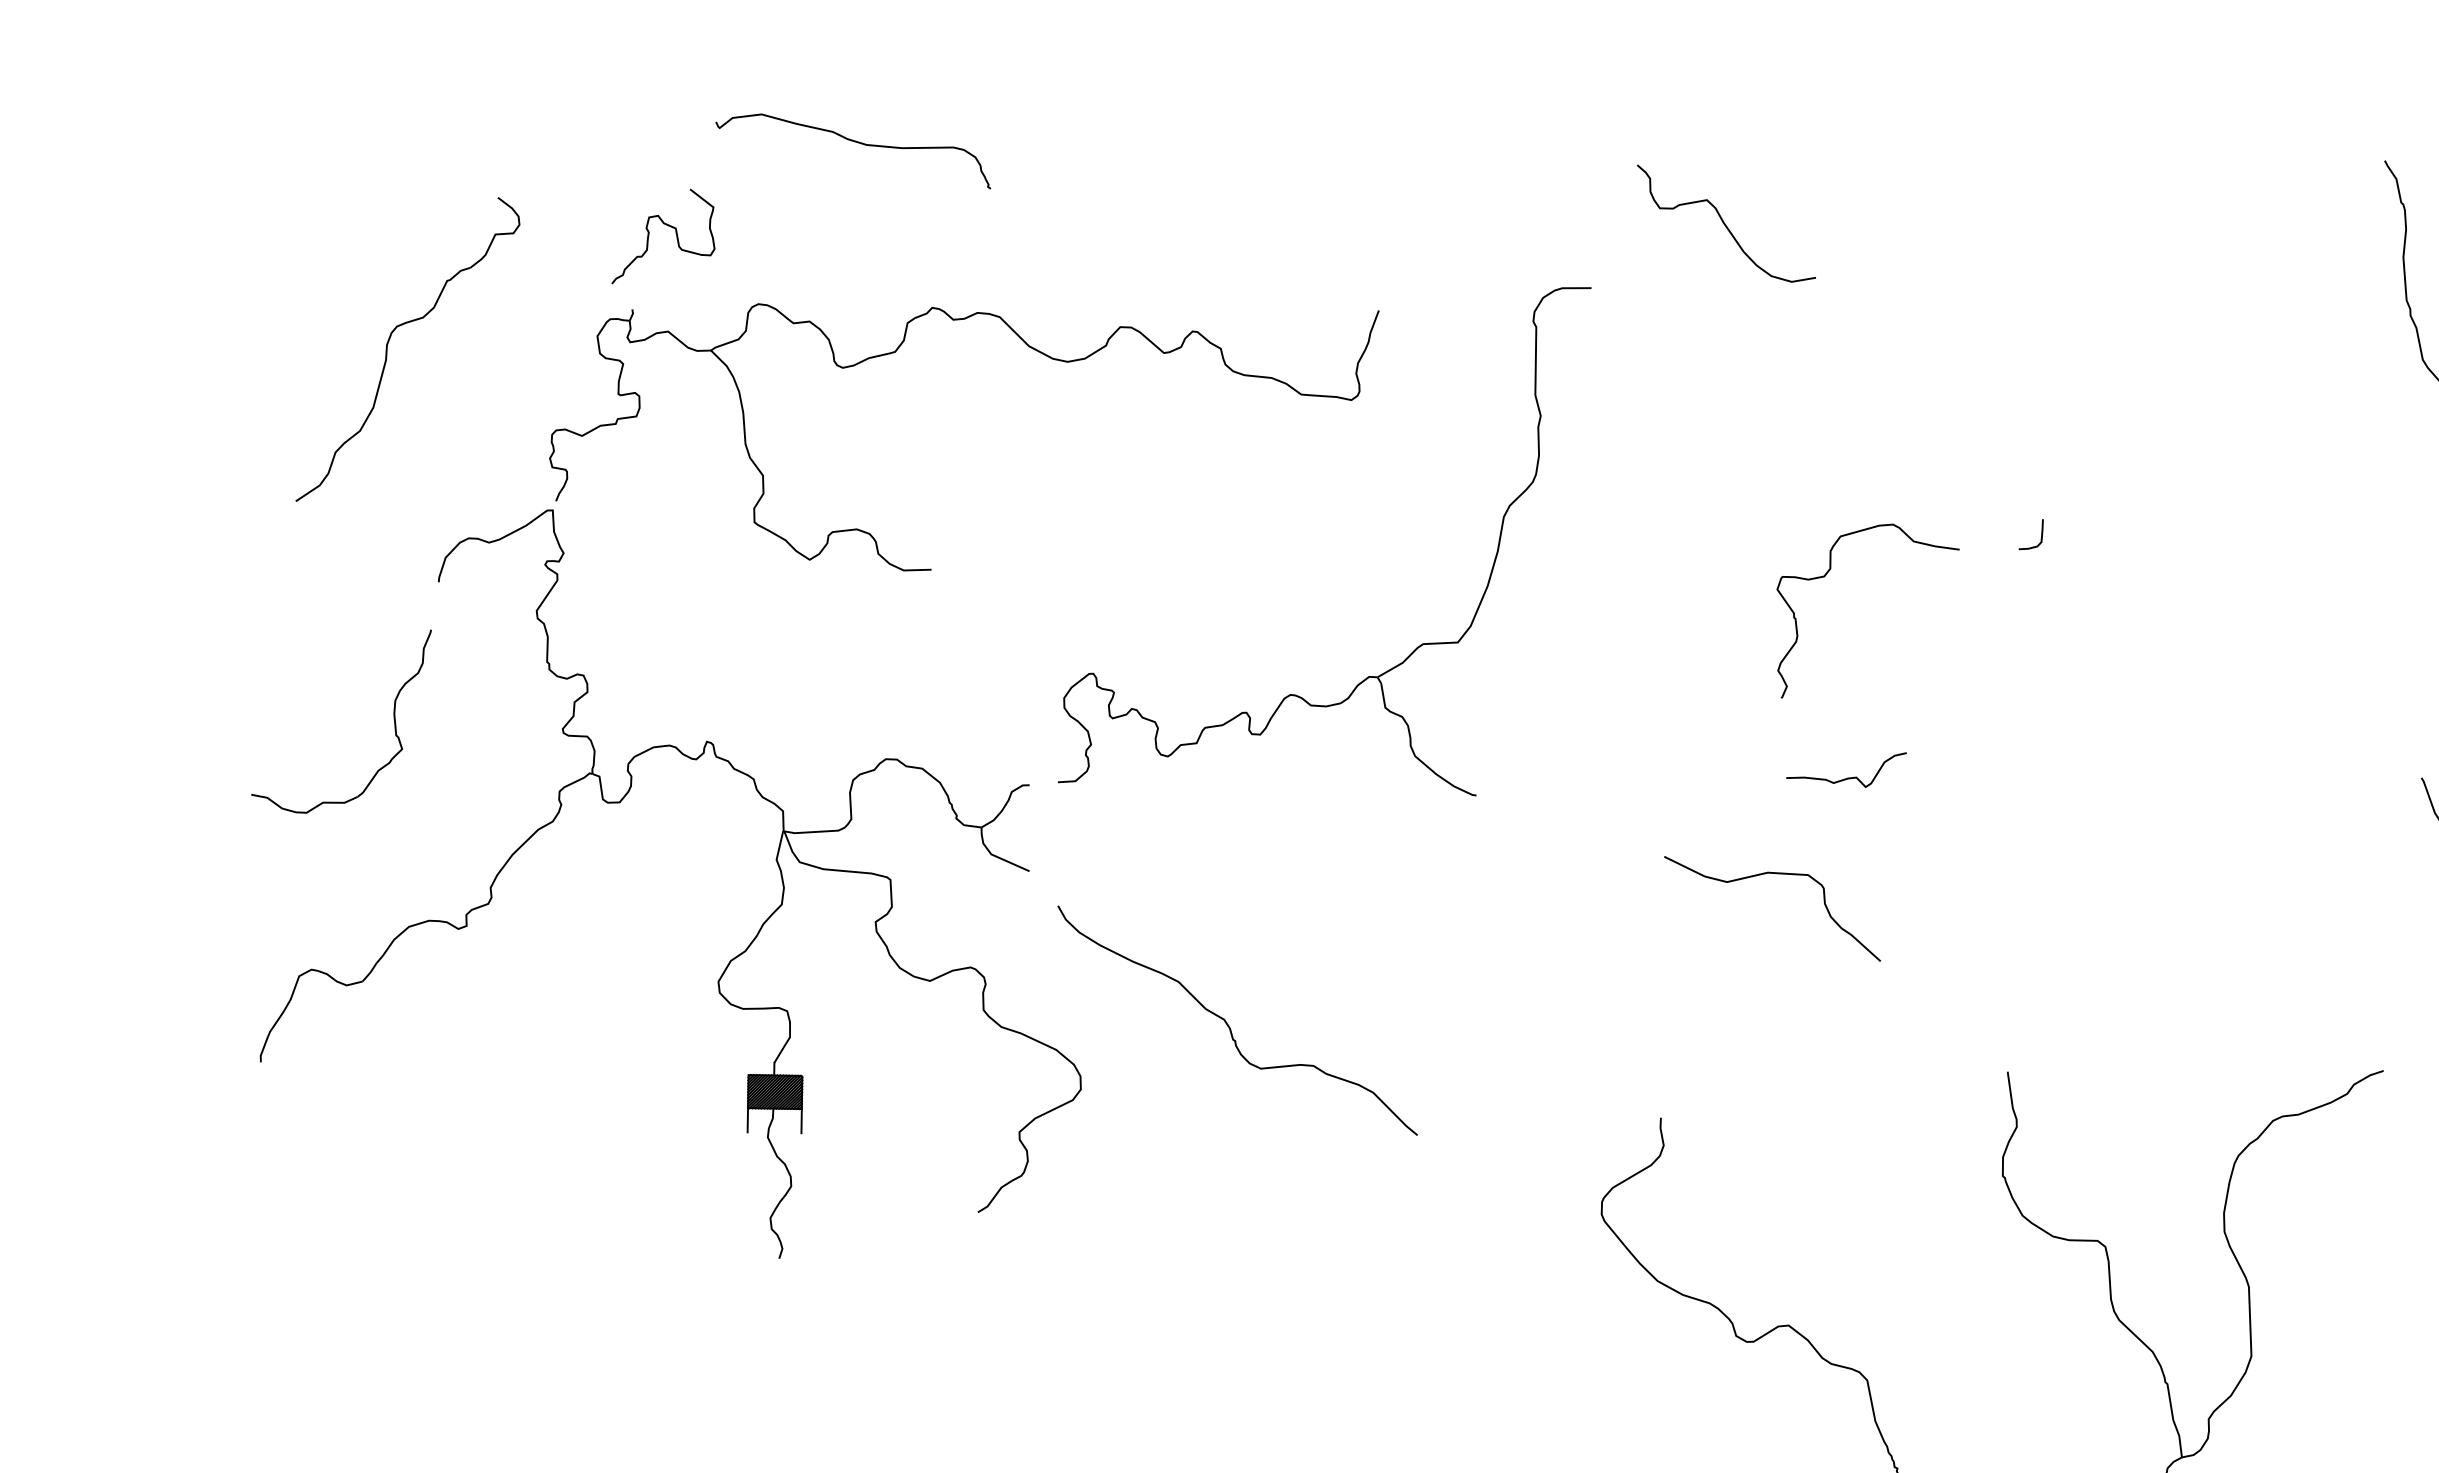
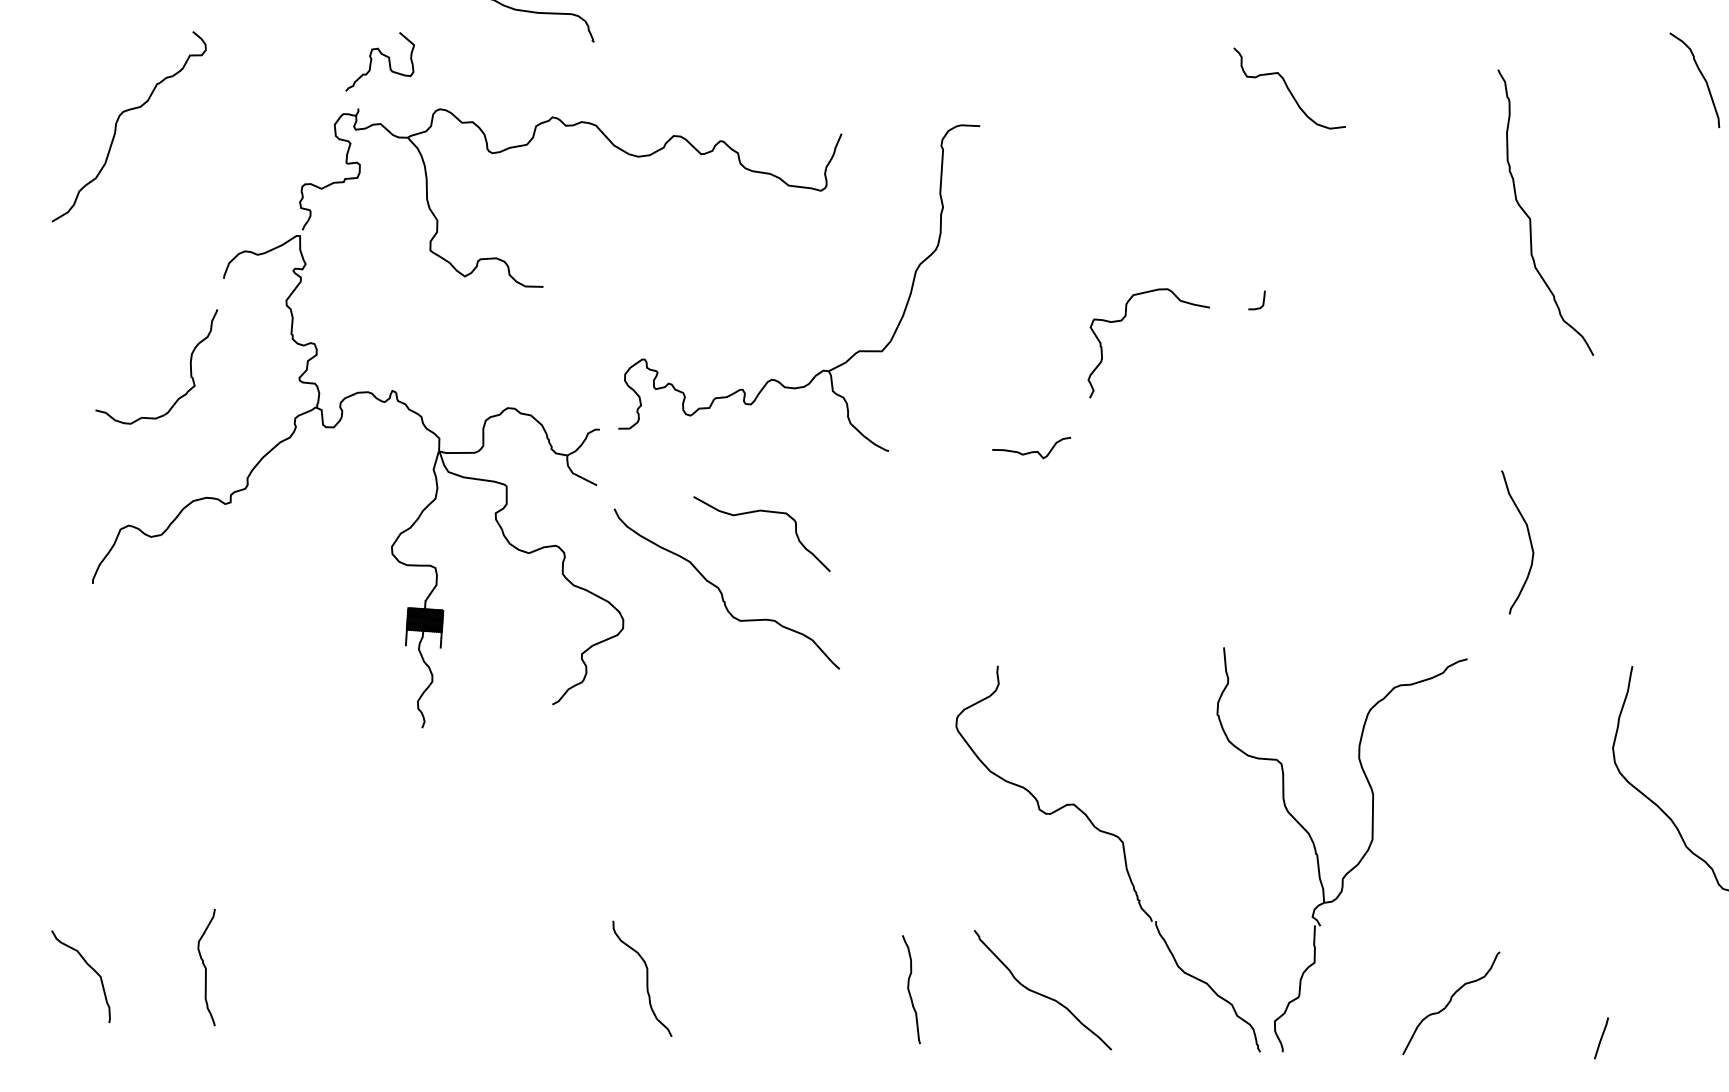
curve: (1726, 223) -> (1289, 88), moved
part: (389, 344) -> (117, 123), moved
curve: (1846, 777) -> (1031, 451), moved
curve: (1776, 875) -> (765, 512), moved

